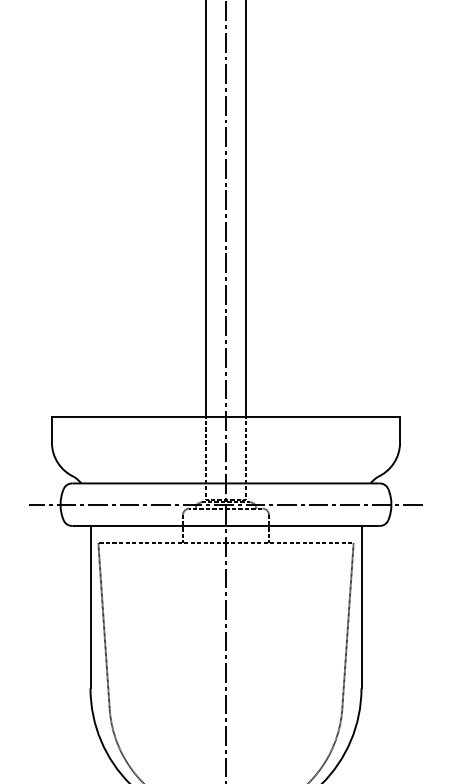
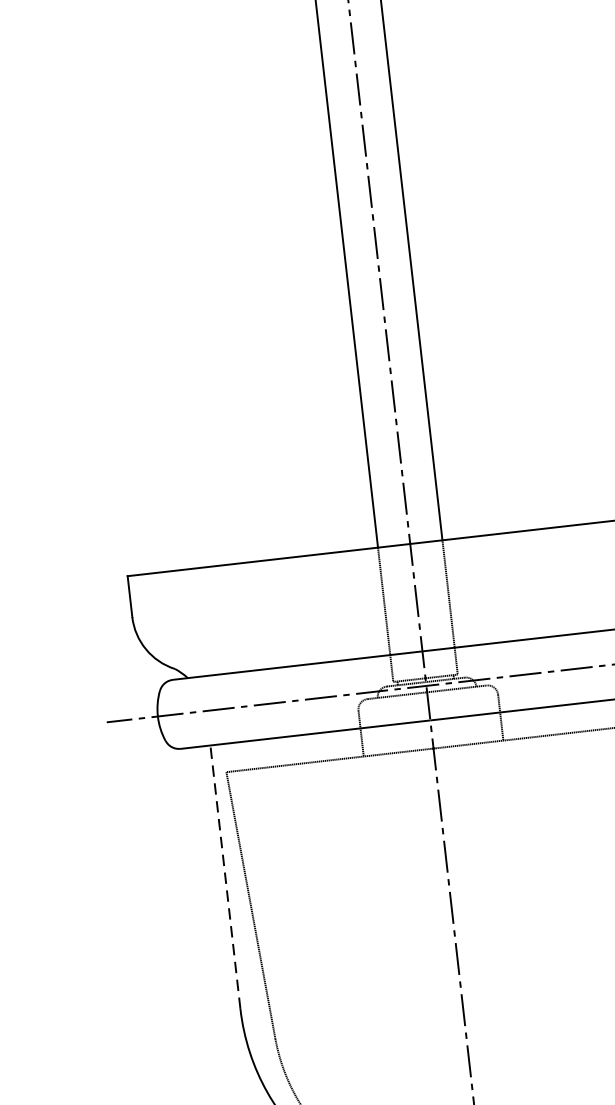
line: (90, 606) -> (225, 876), solid -> dashed

